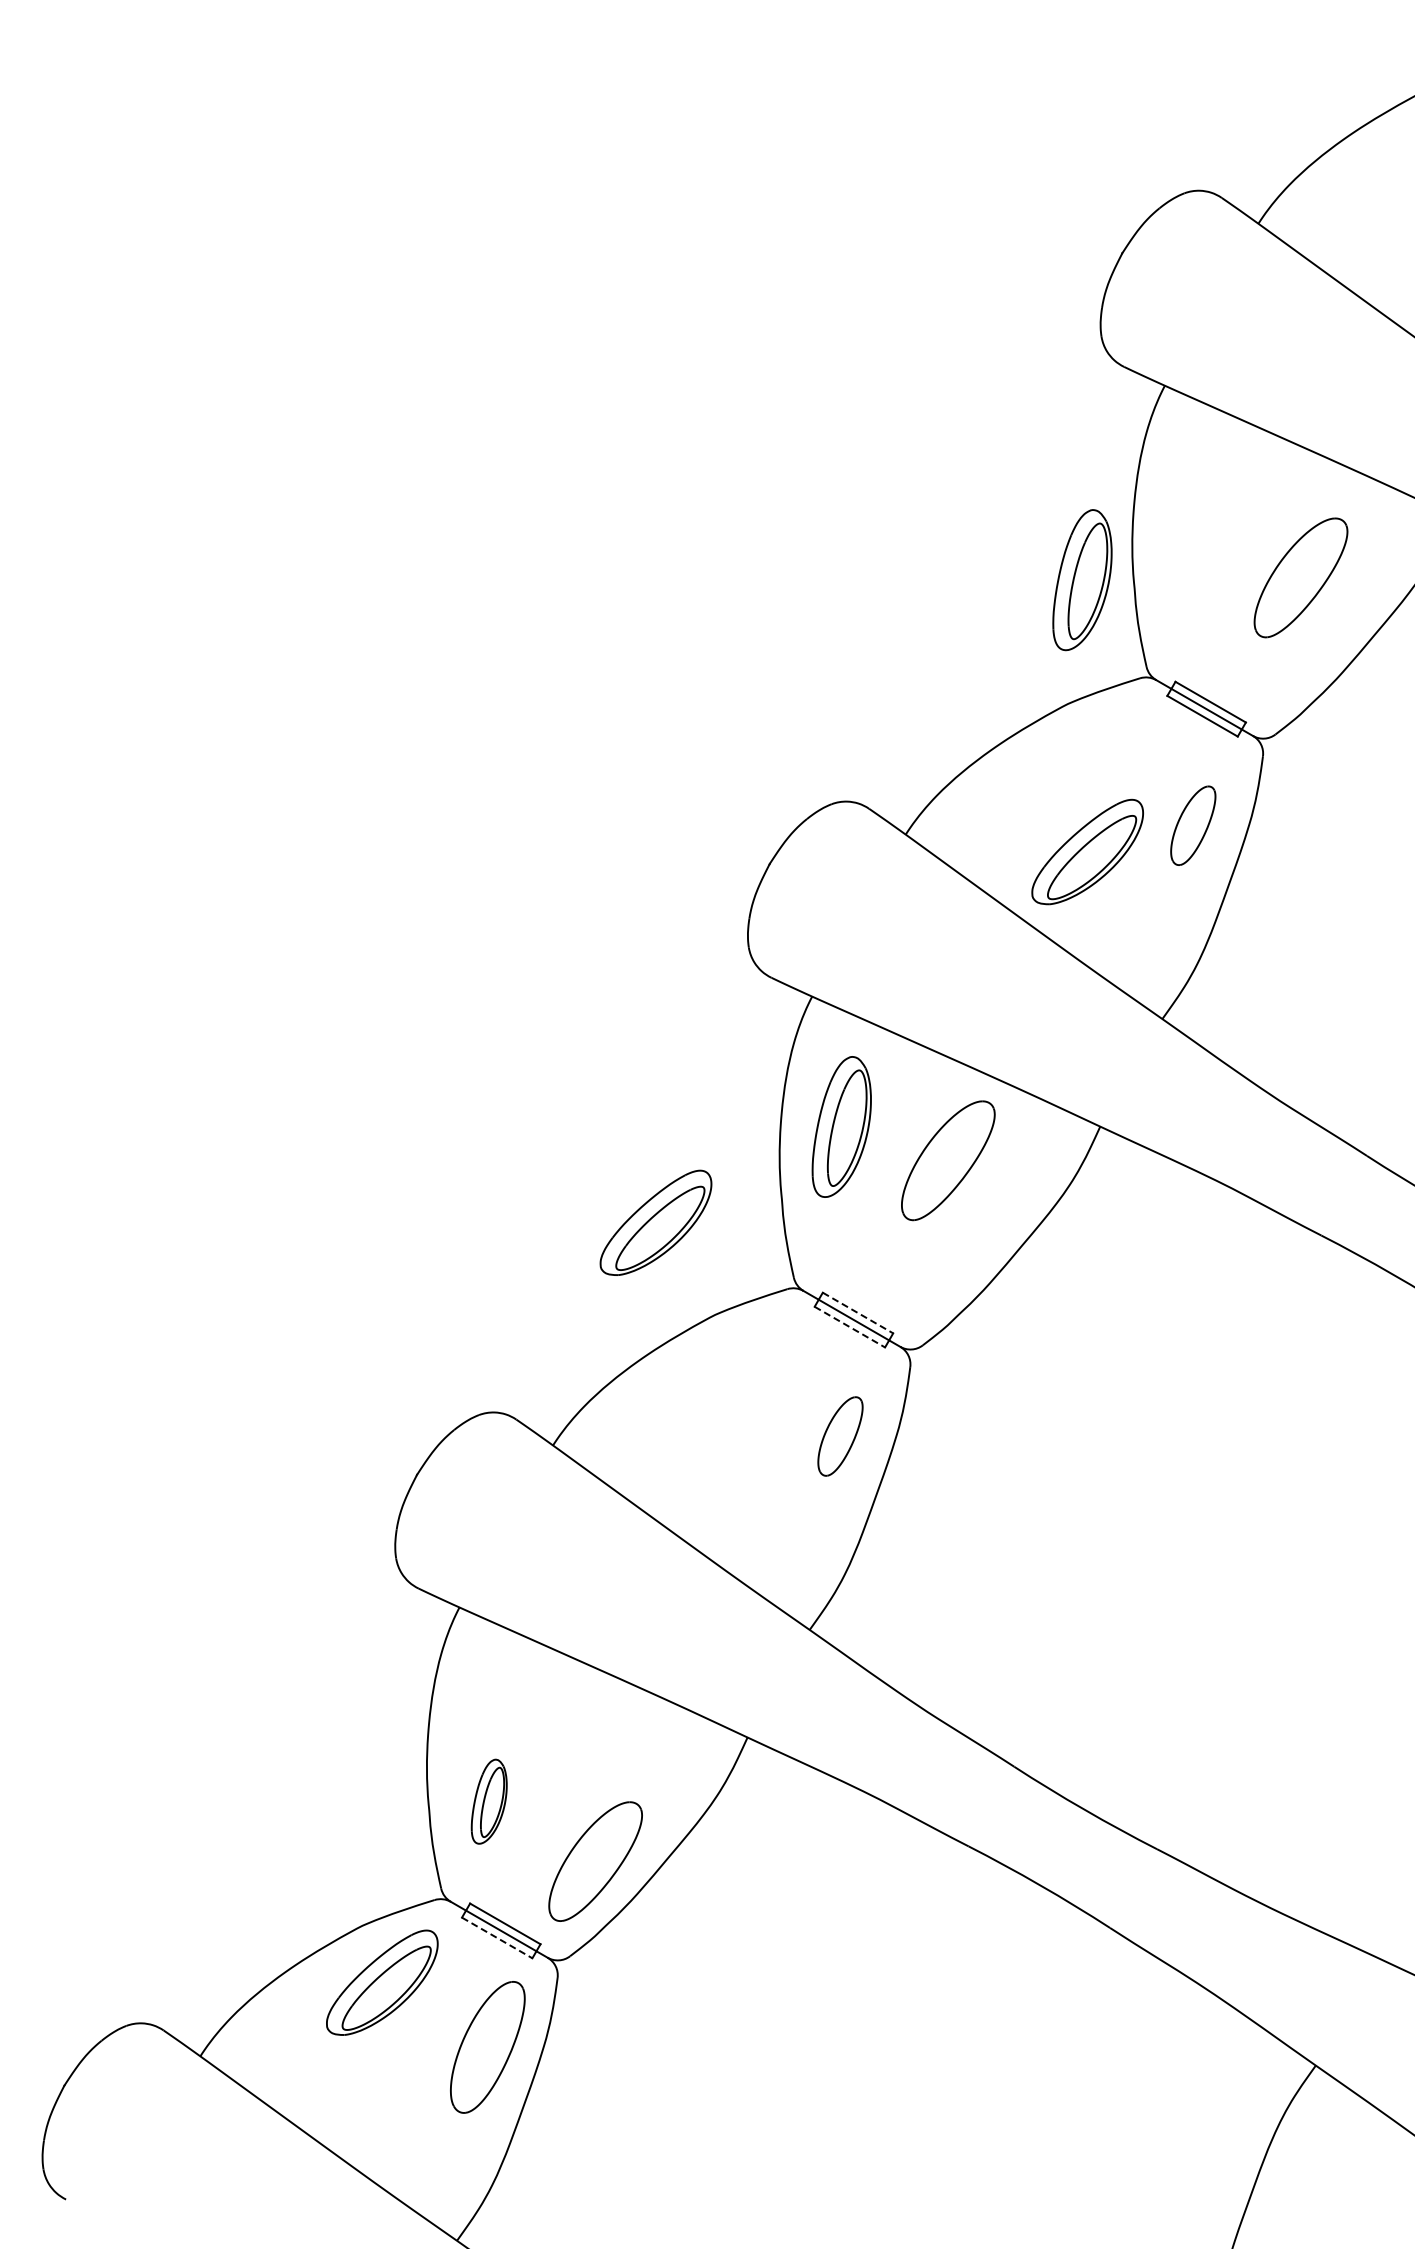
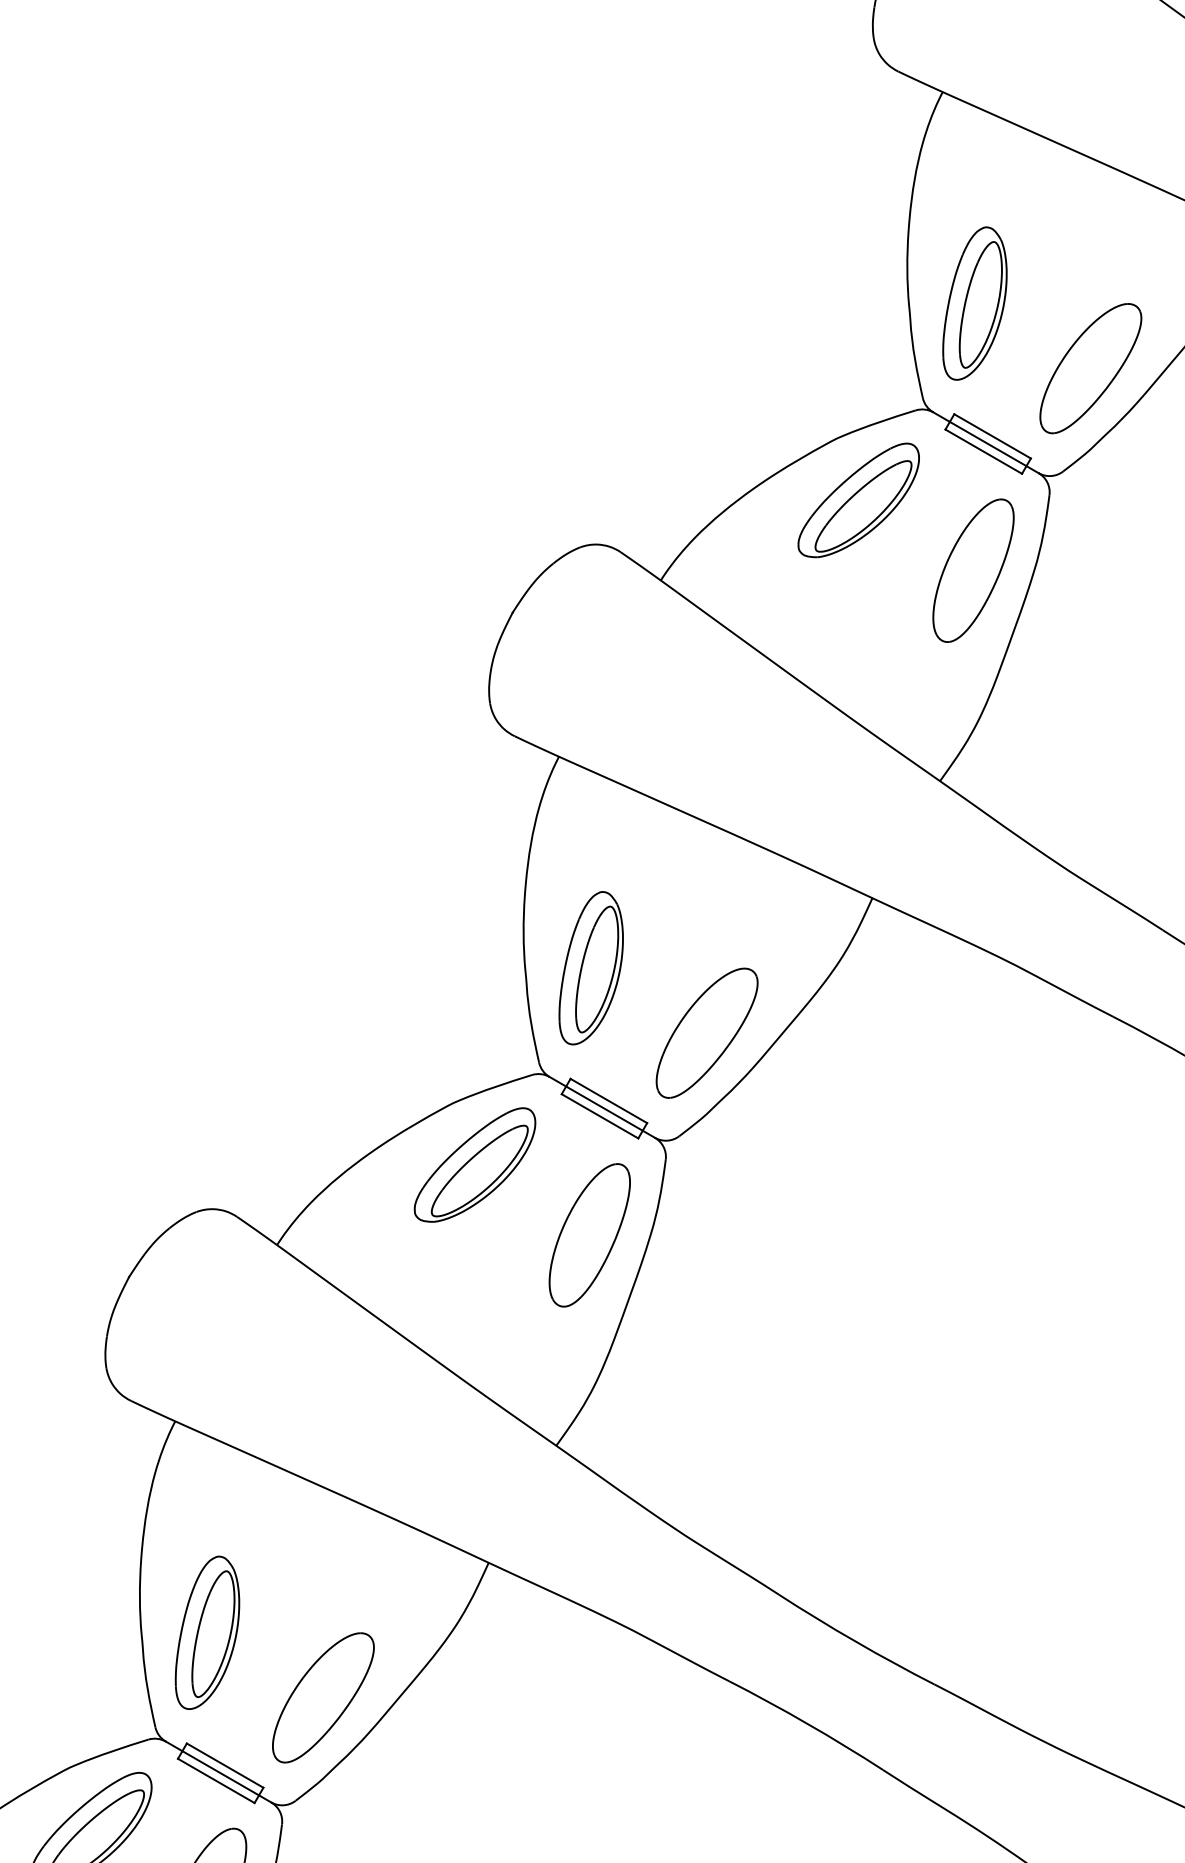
part: (1300, 577) -> (1090, 368), moved
part: (1082, 580) -> (974, 303), moved
part: (1193, 825) -> (973, 570), size x1.67
part: (1087, 851) -> (858, 499), moved
part: (841, 1126) -> (590, 967), moved
part: (948, 1160) -> (707, 1032), moved
part: (655, 1222) -> (474, 1164), moved
line: (858, 1313) -> (609, 1101), dashed -> solid
line: (849, 1327) -> (599, 1116), dashed -> solid
part: (840, 1436) -> (589, 1235), size x1.67
part: (489, 1801) -> (207, 1632), size x1.67
line: (497, 1937) -> (216, 1780), dashed -> solid

